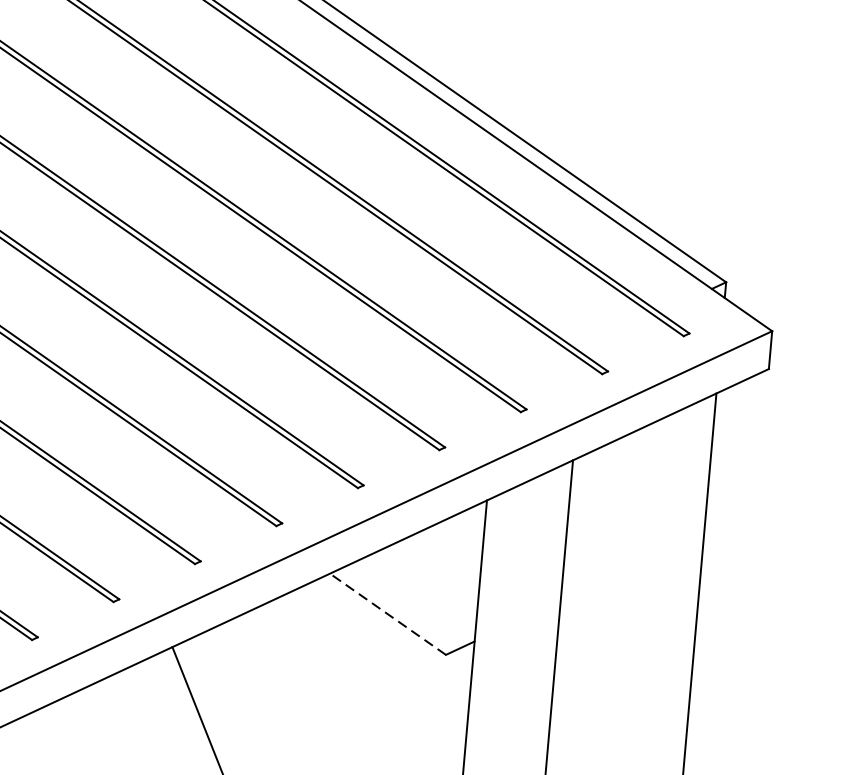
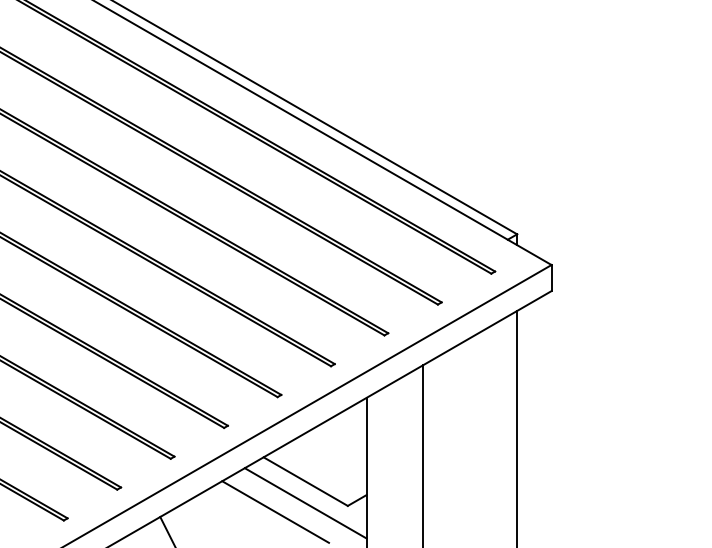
line: (387, 614) -> (305, 481), dashed -> solid
line: (384, 645) -> (305, 503), added
line: (340, 653) -> (275, 511), added

